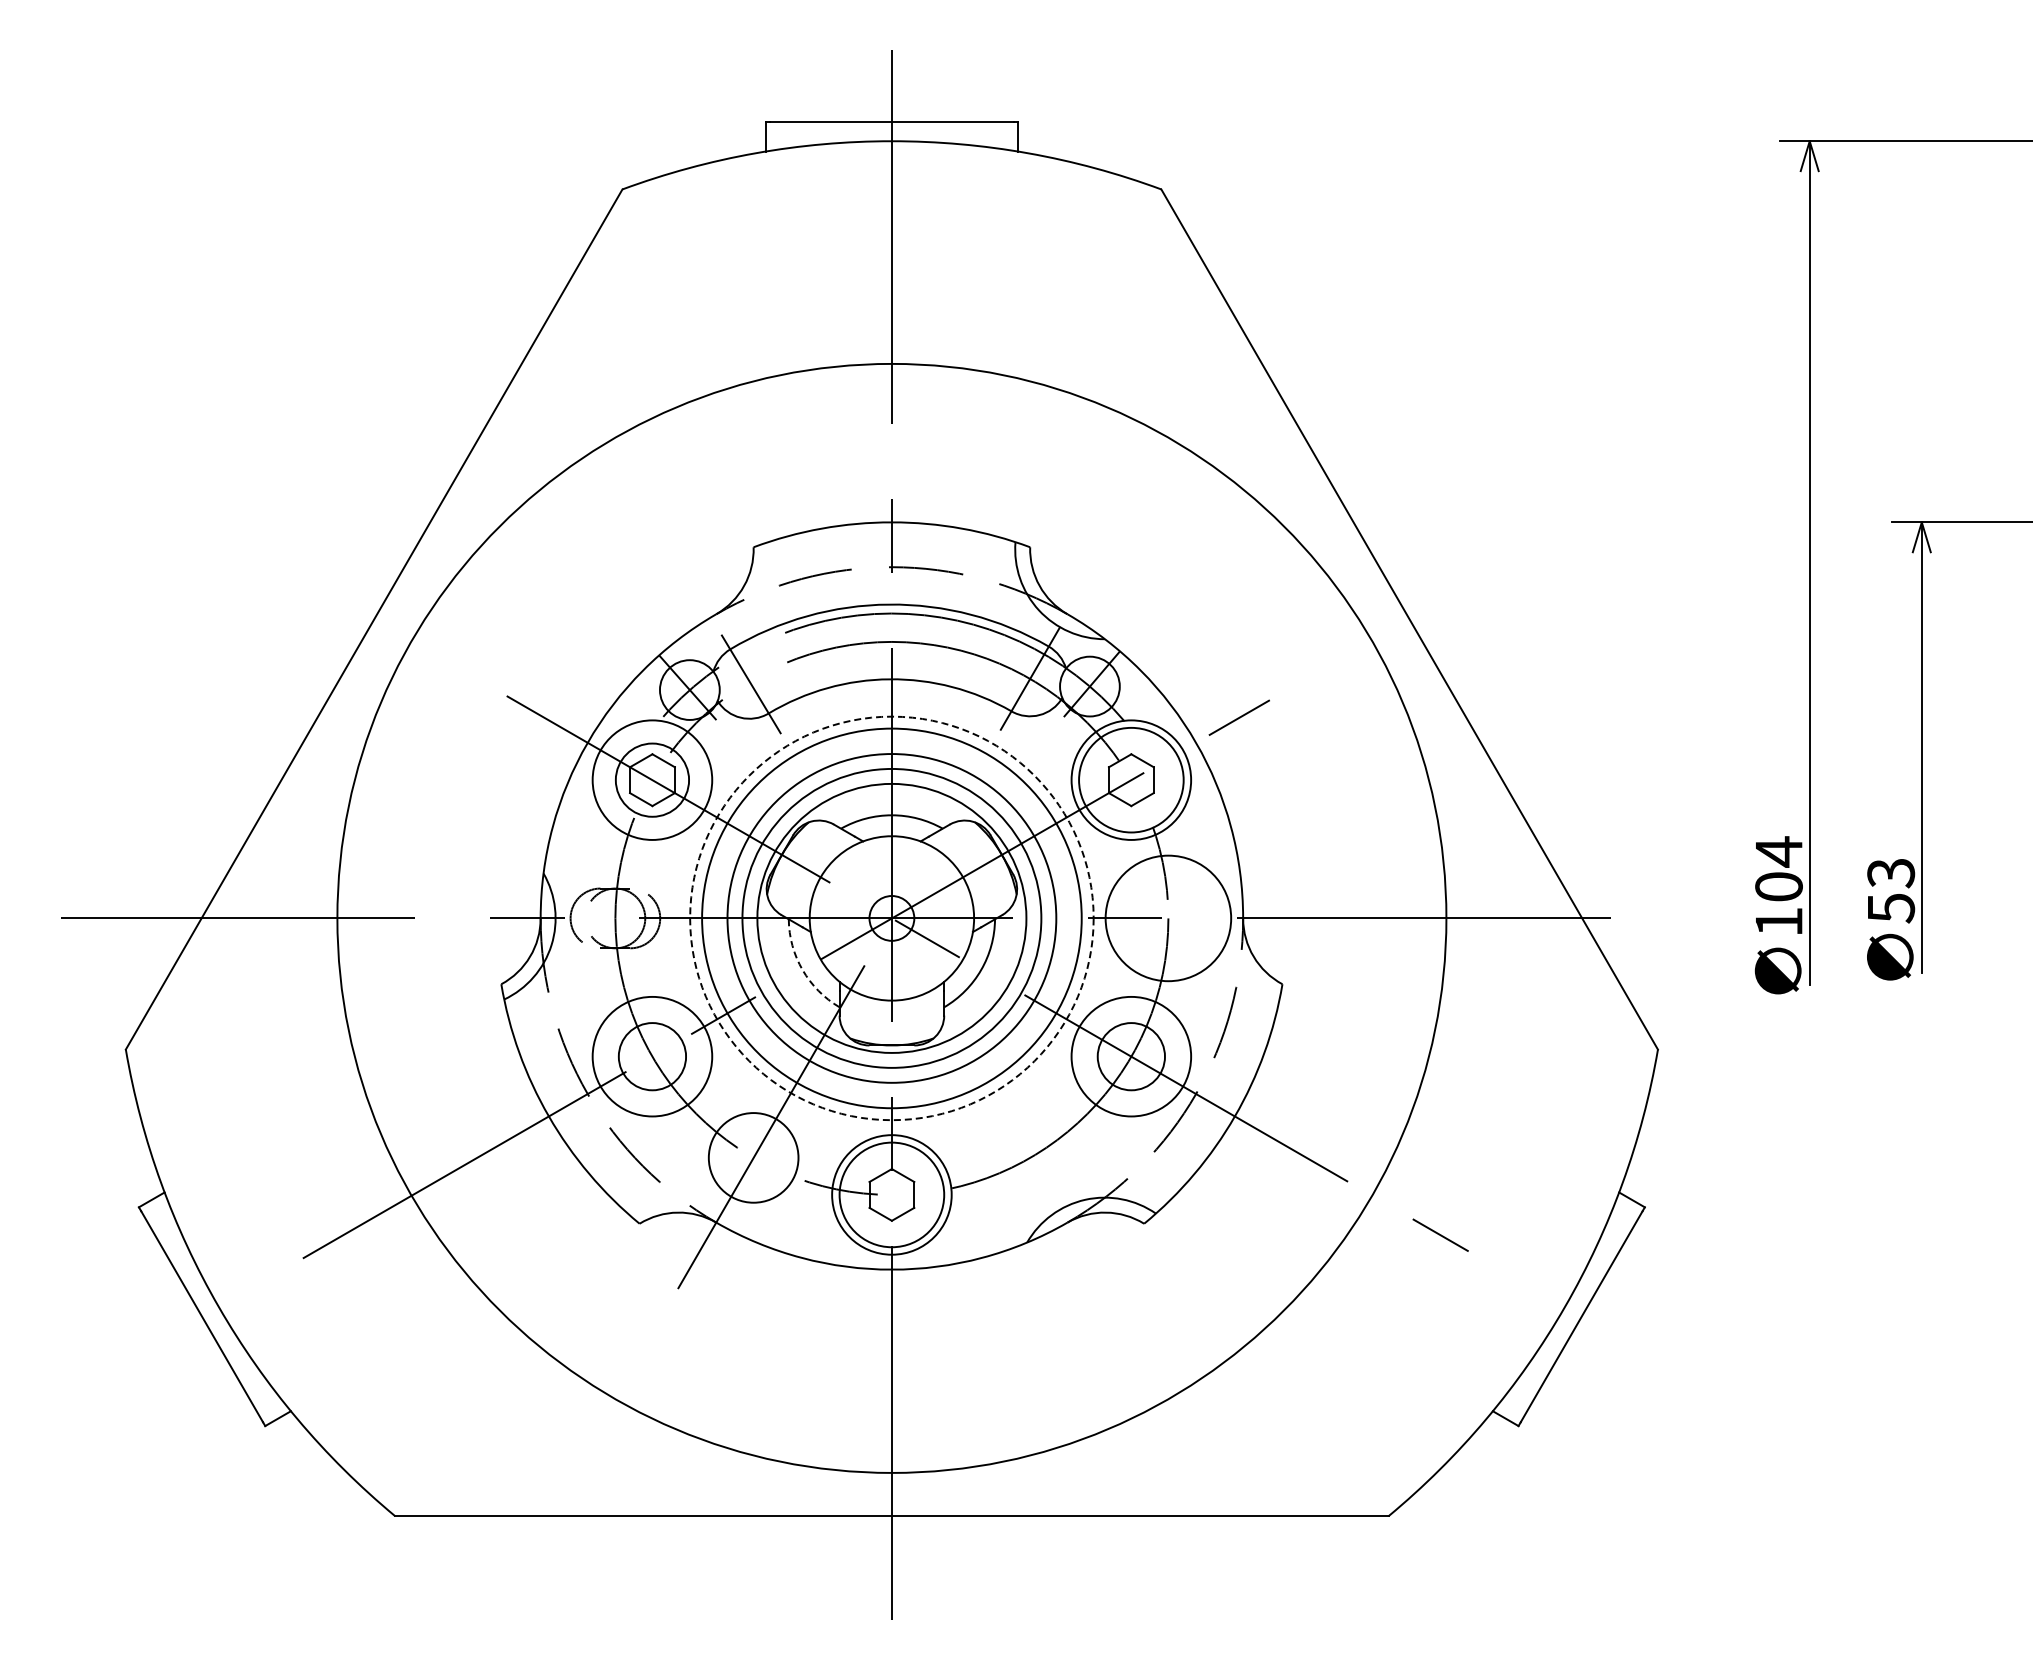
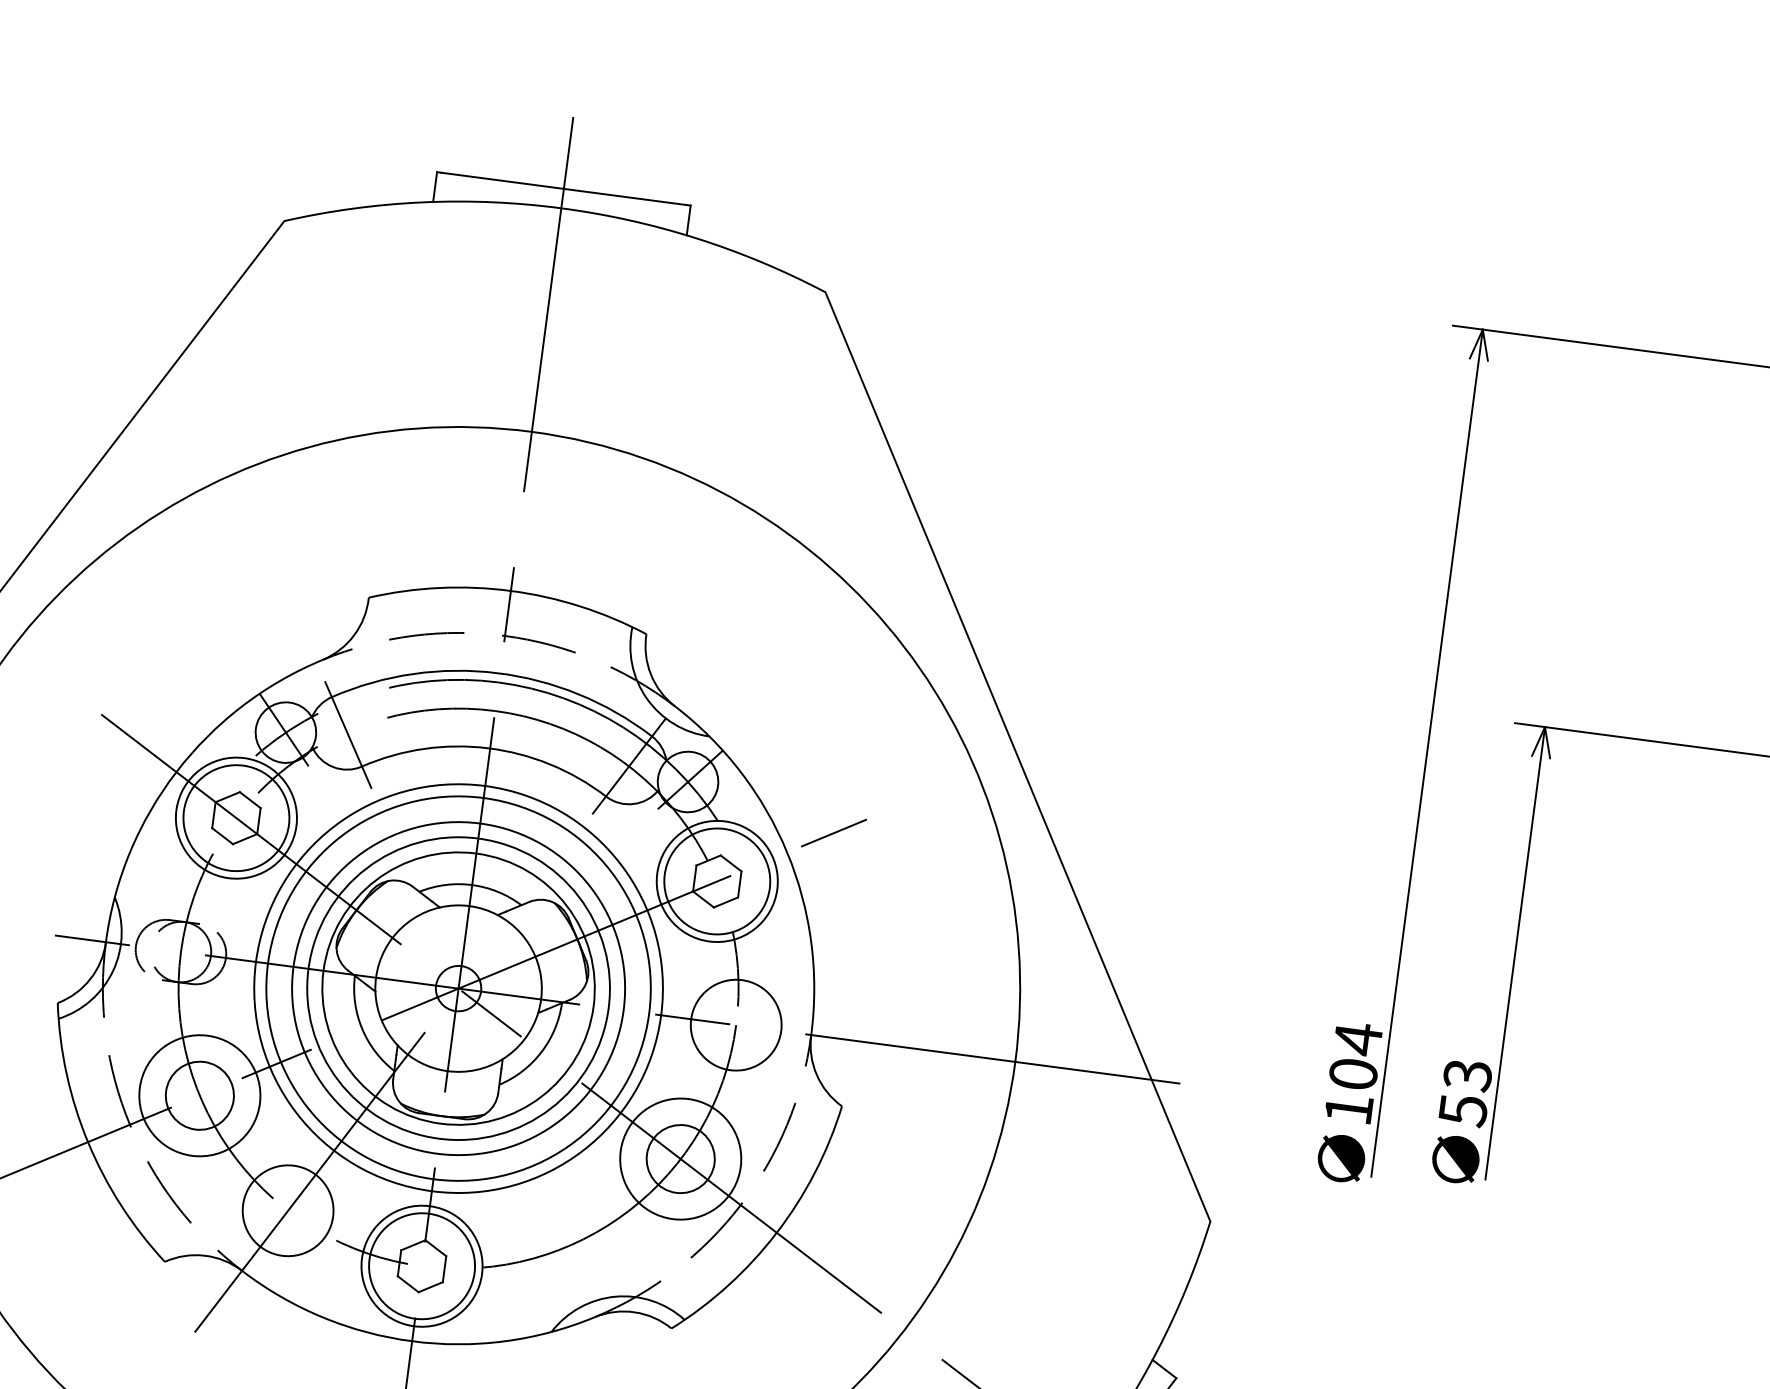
circle: (652, 779) -> (236, 817), size x1.43
circle: (891, 918) -> (458, 988), dashed -> solid
circle: (1168, 918) -> (736, 1025), size x0.71
arc: (802, 970) -> (361, 1029), dashed -> solid

